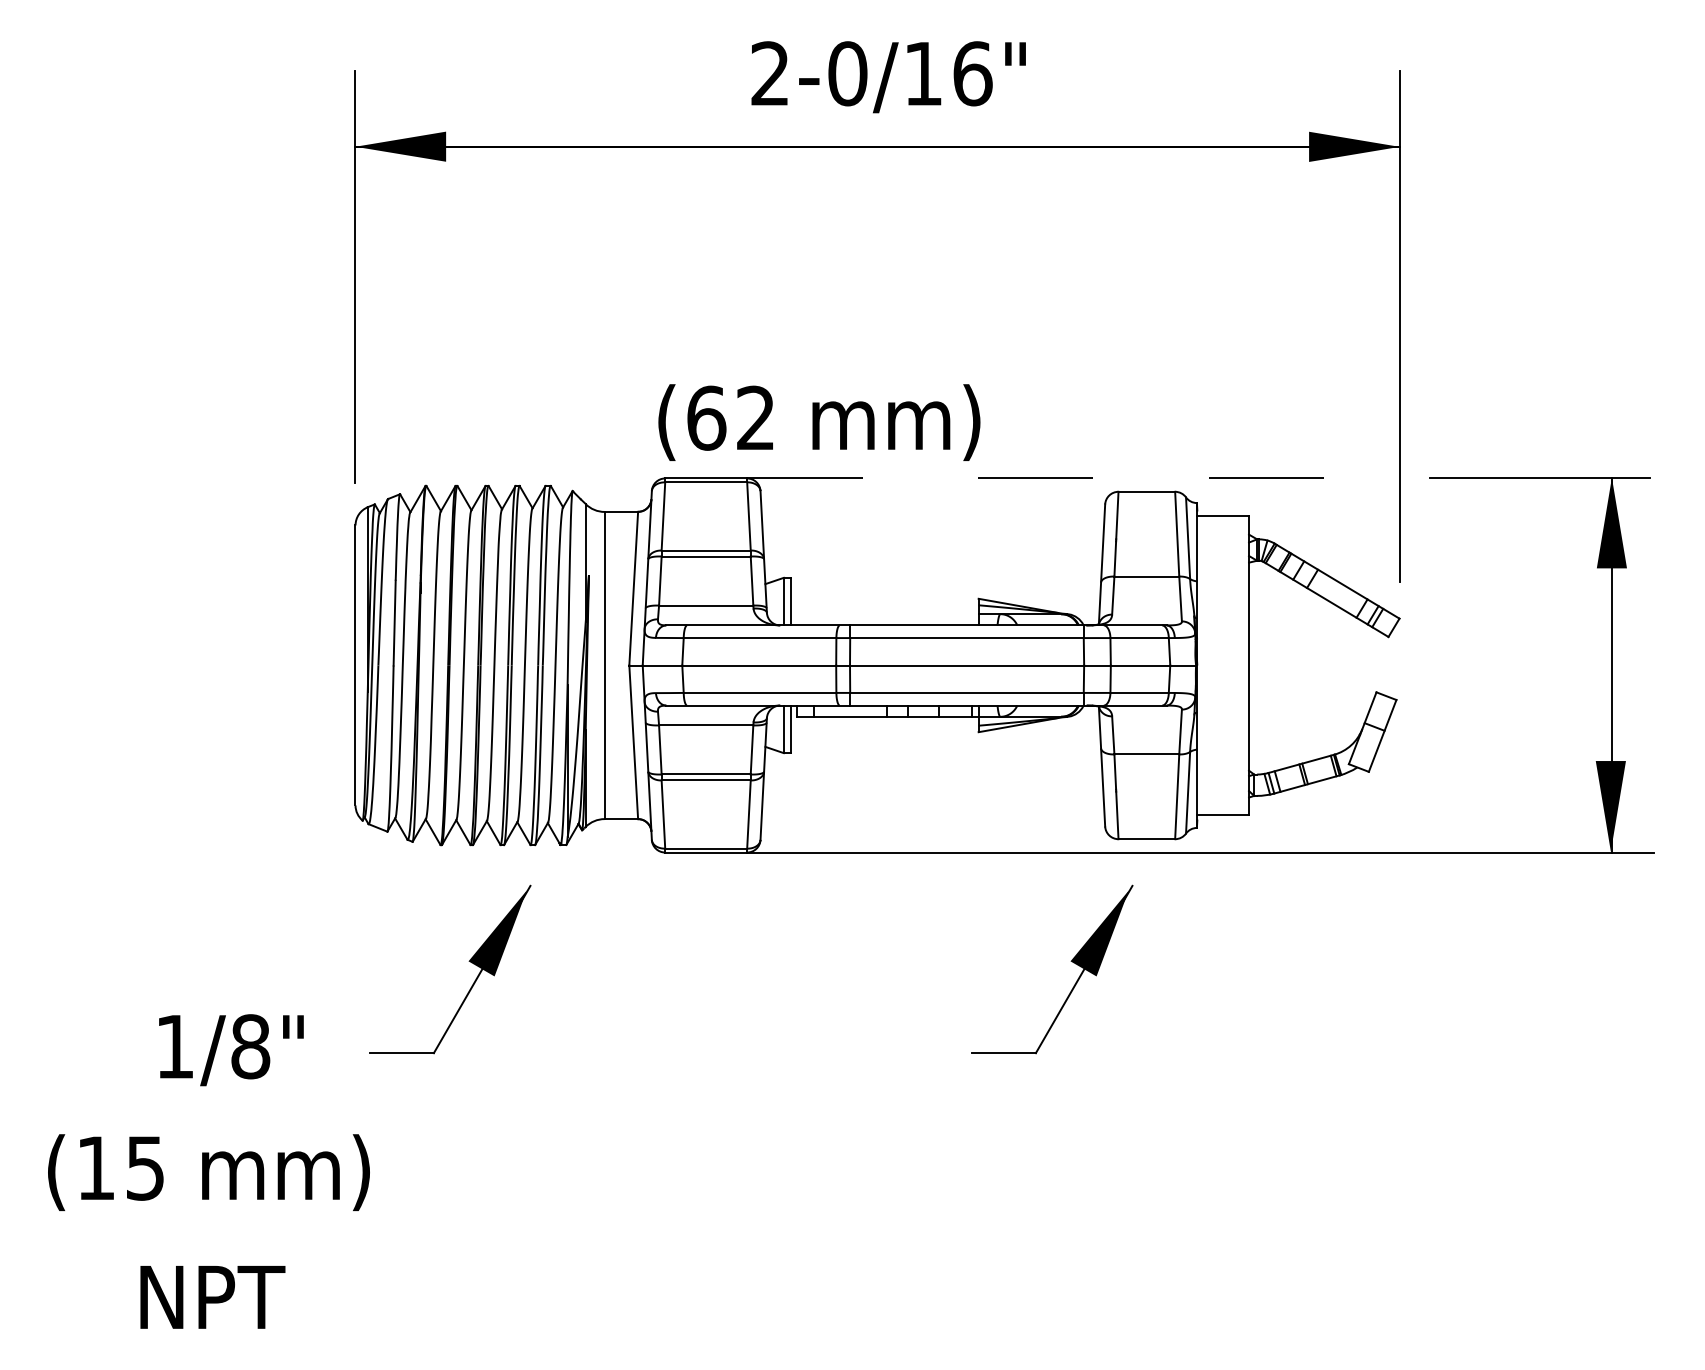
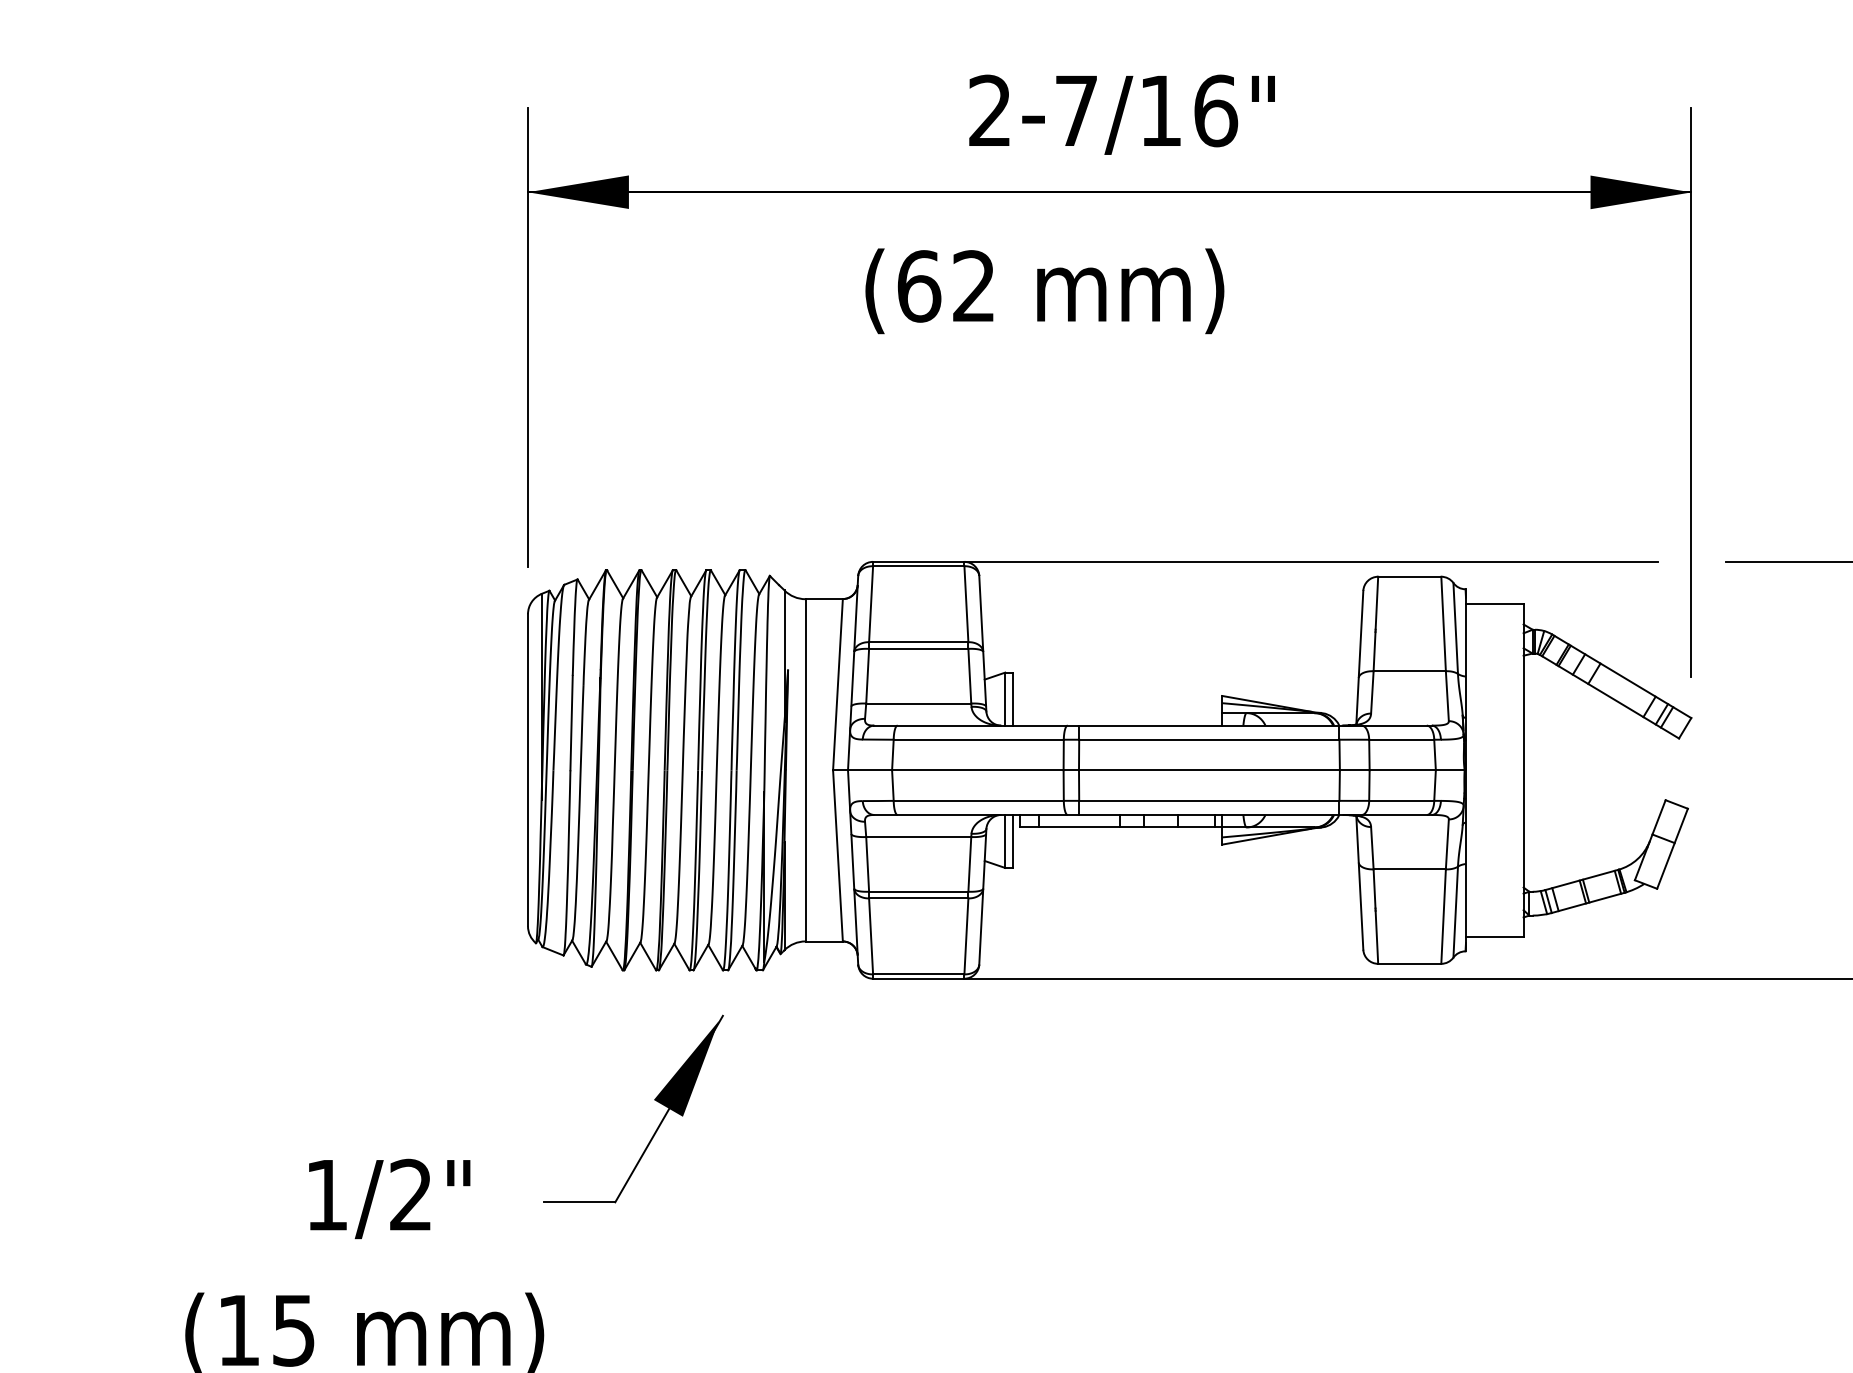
text: (847, 73) -> (1076, 110), 2-0/16" -> 2-7/16"
text: (819, 422) -> (1044, 291), moved
line: (1059, 478) -> (1312, 561), dashed -> solid
part: (1070, 961) -> (1324, 1100), removed
text: (250, 1046) -> (410, 1194), 1/8" -> 1/2"

